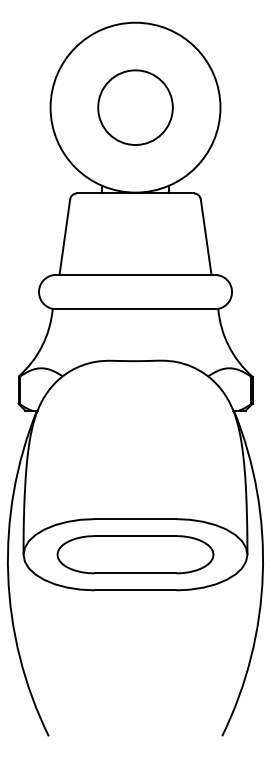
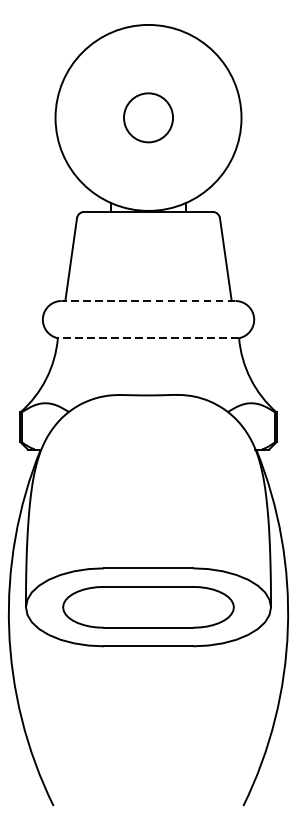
circle: (135, 107) -> (148, 117), size x0.6
line: (135, 274) -> (148, 300), solid -> dashed
line: (135, 308) -> (148, 337), solid -> dashed

